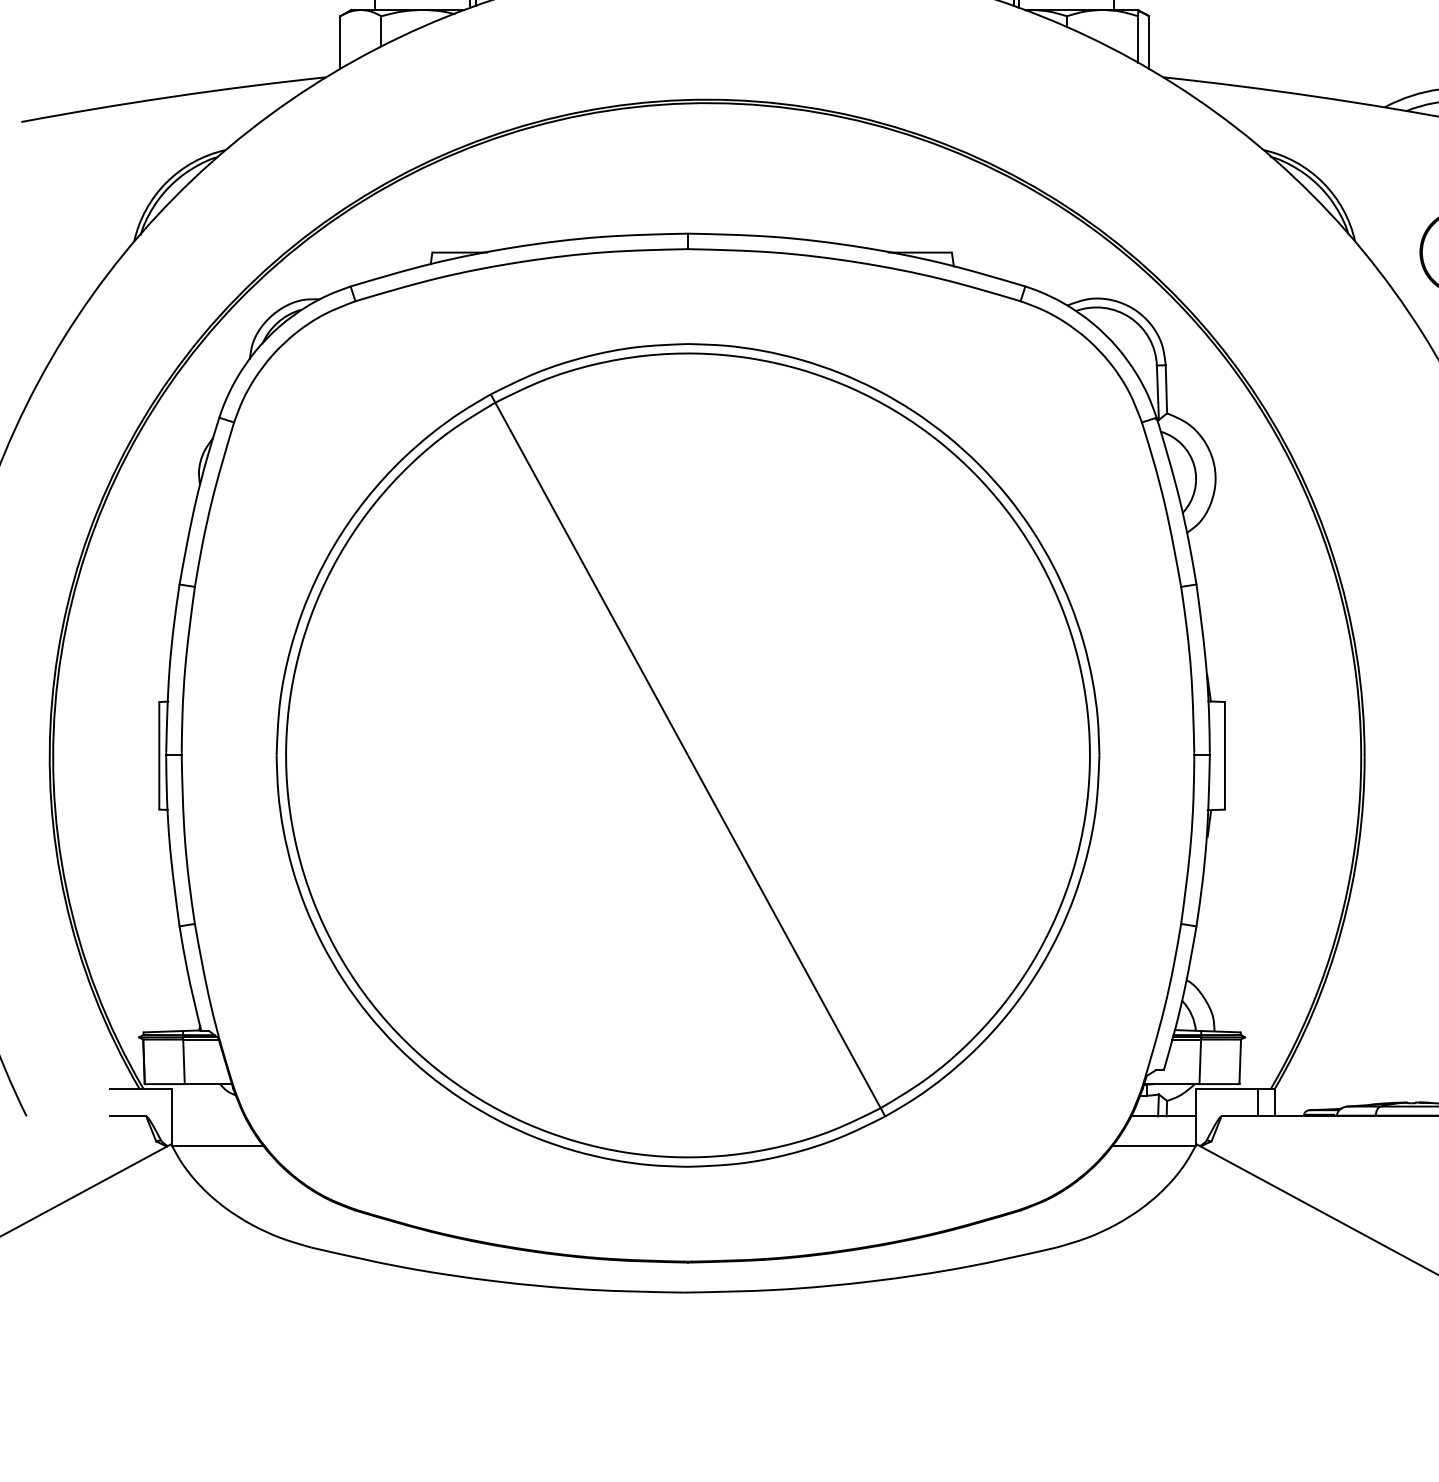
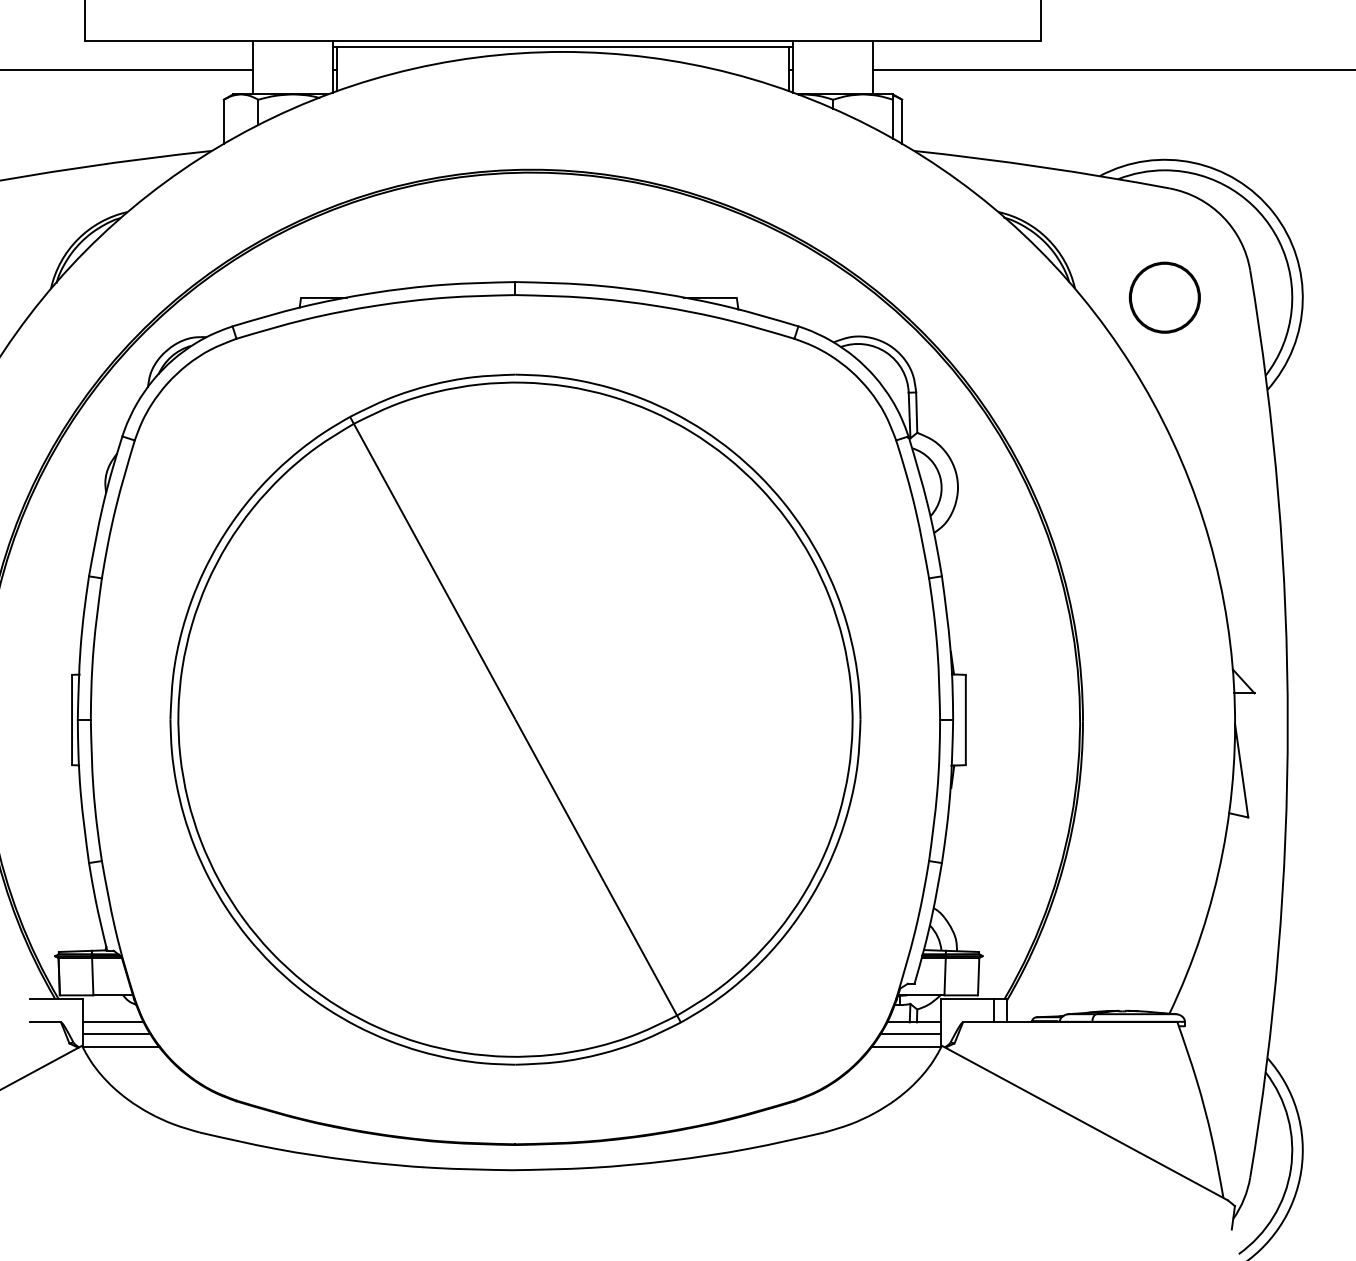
line: (207, 1116) -> (112, 1022), added
line: (212, 1129) -> (116, 1033), added
line: (1158, 1129) -> (910, 1033), added

